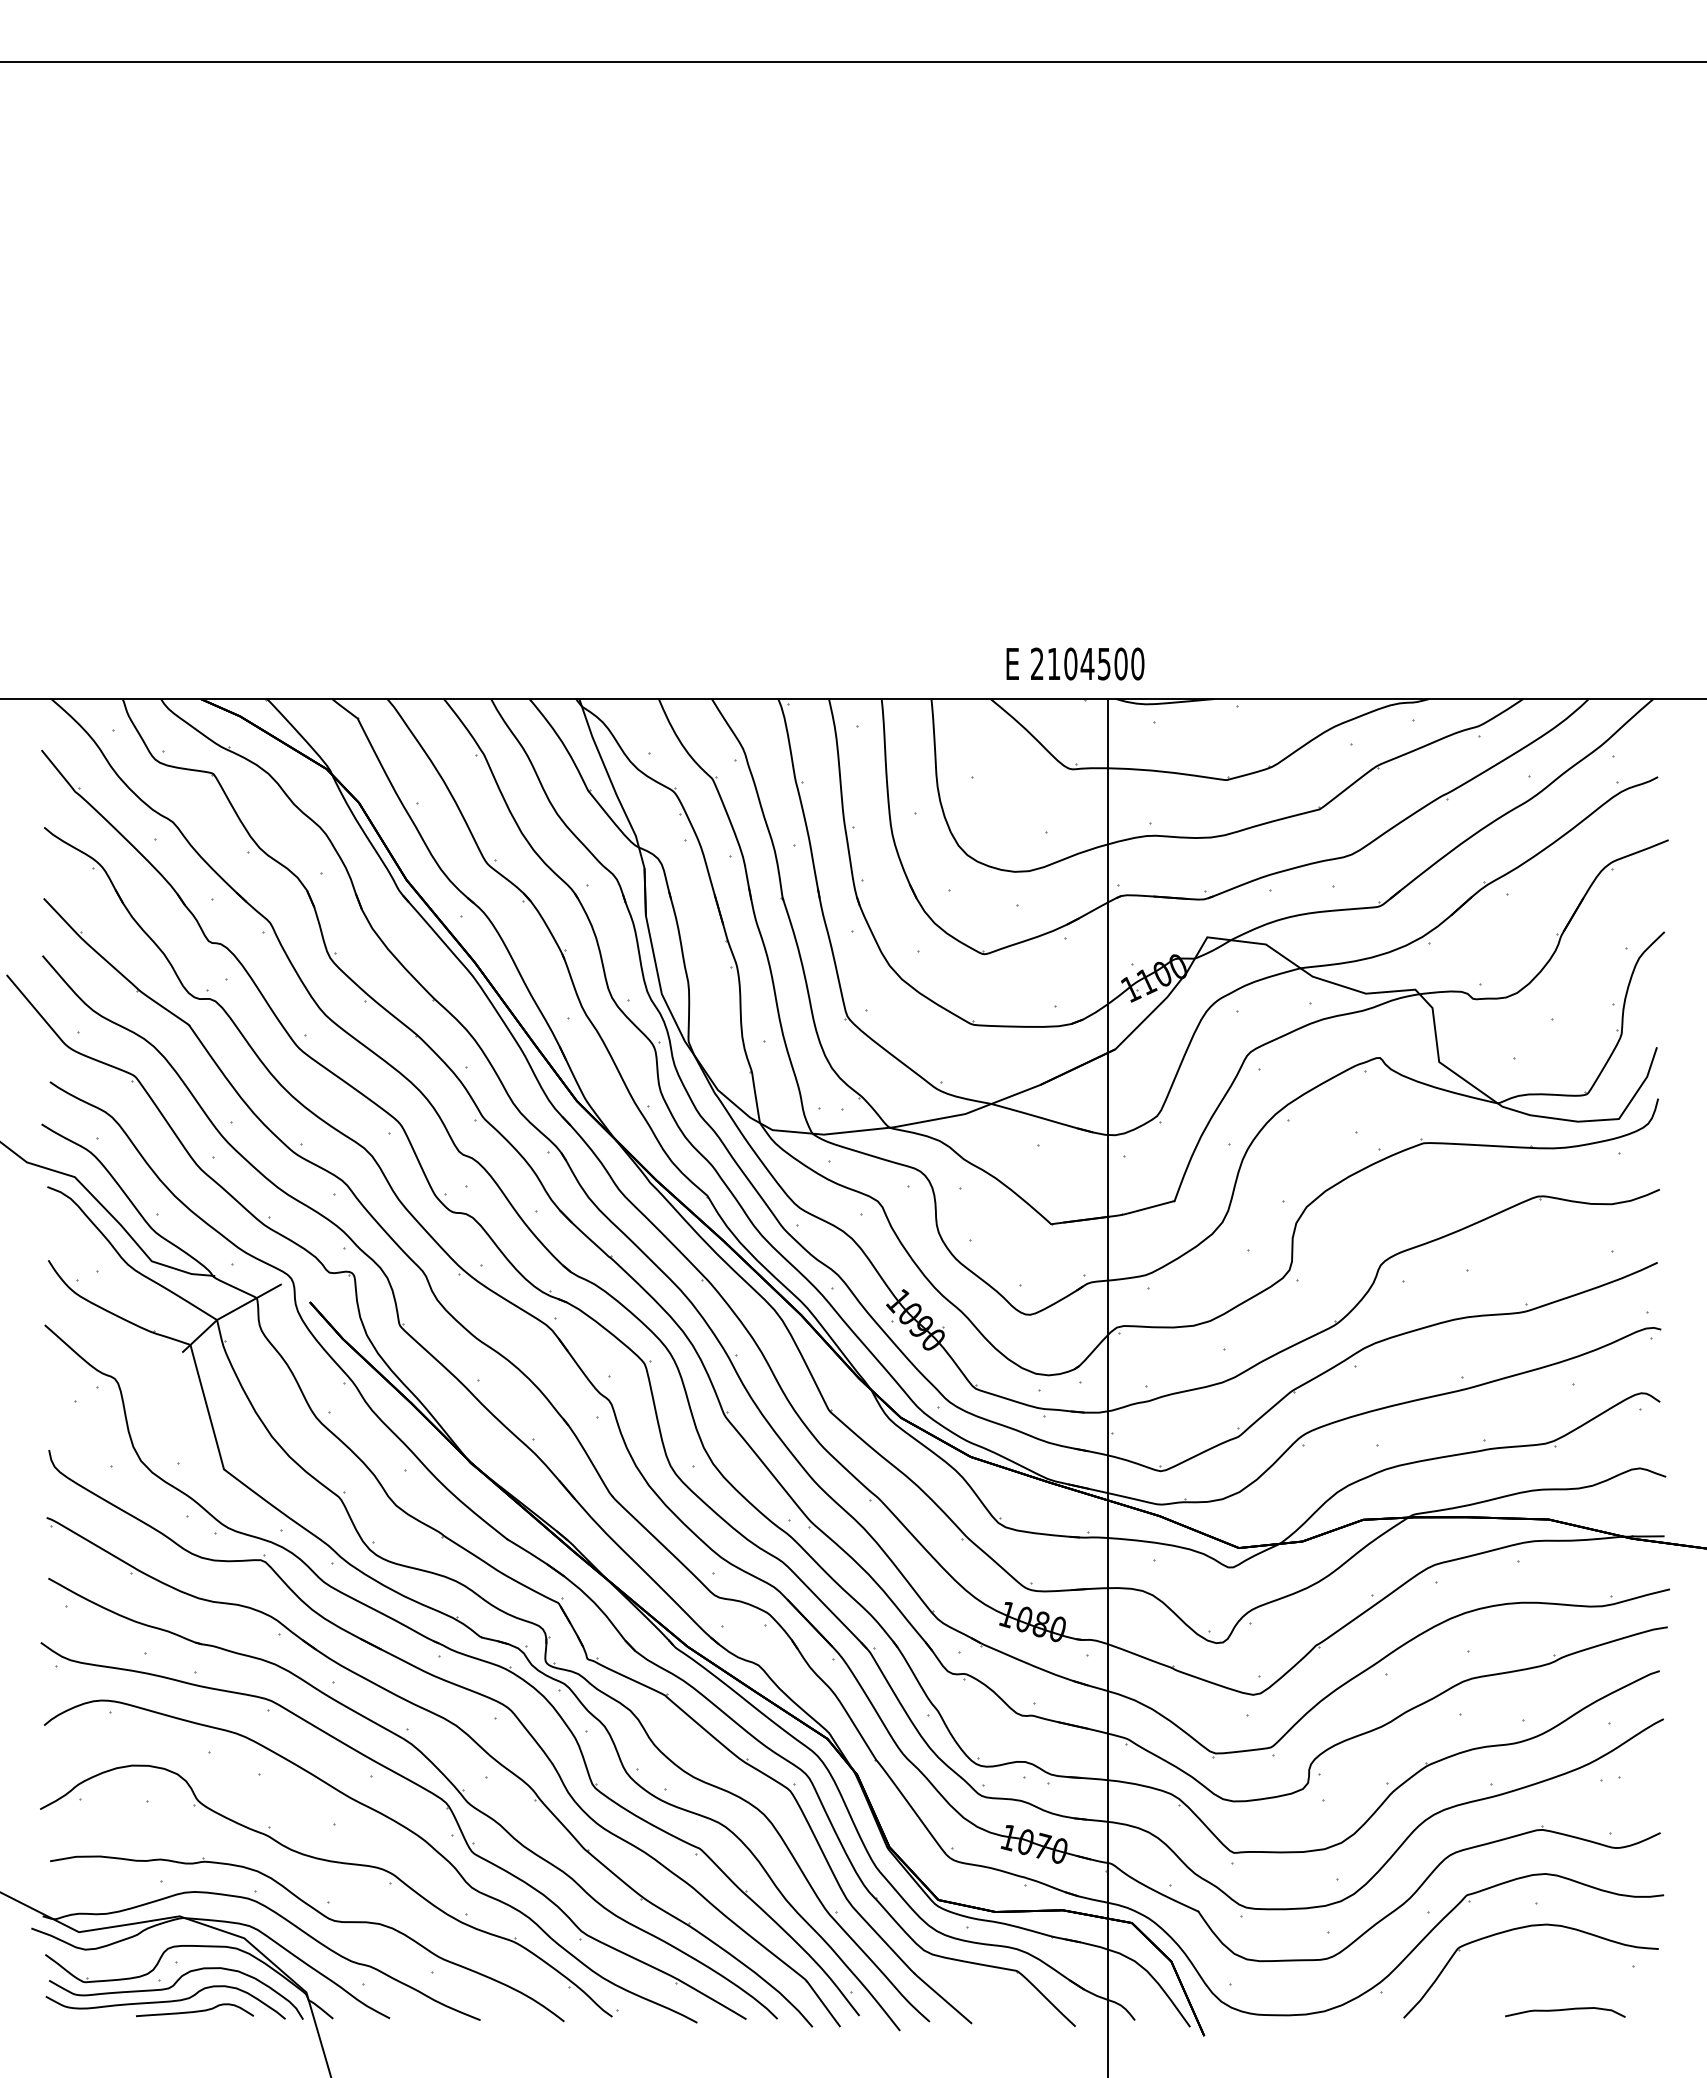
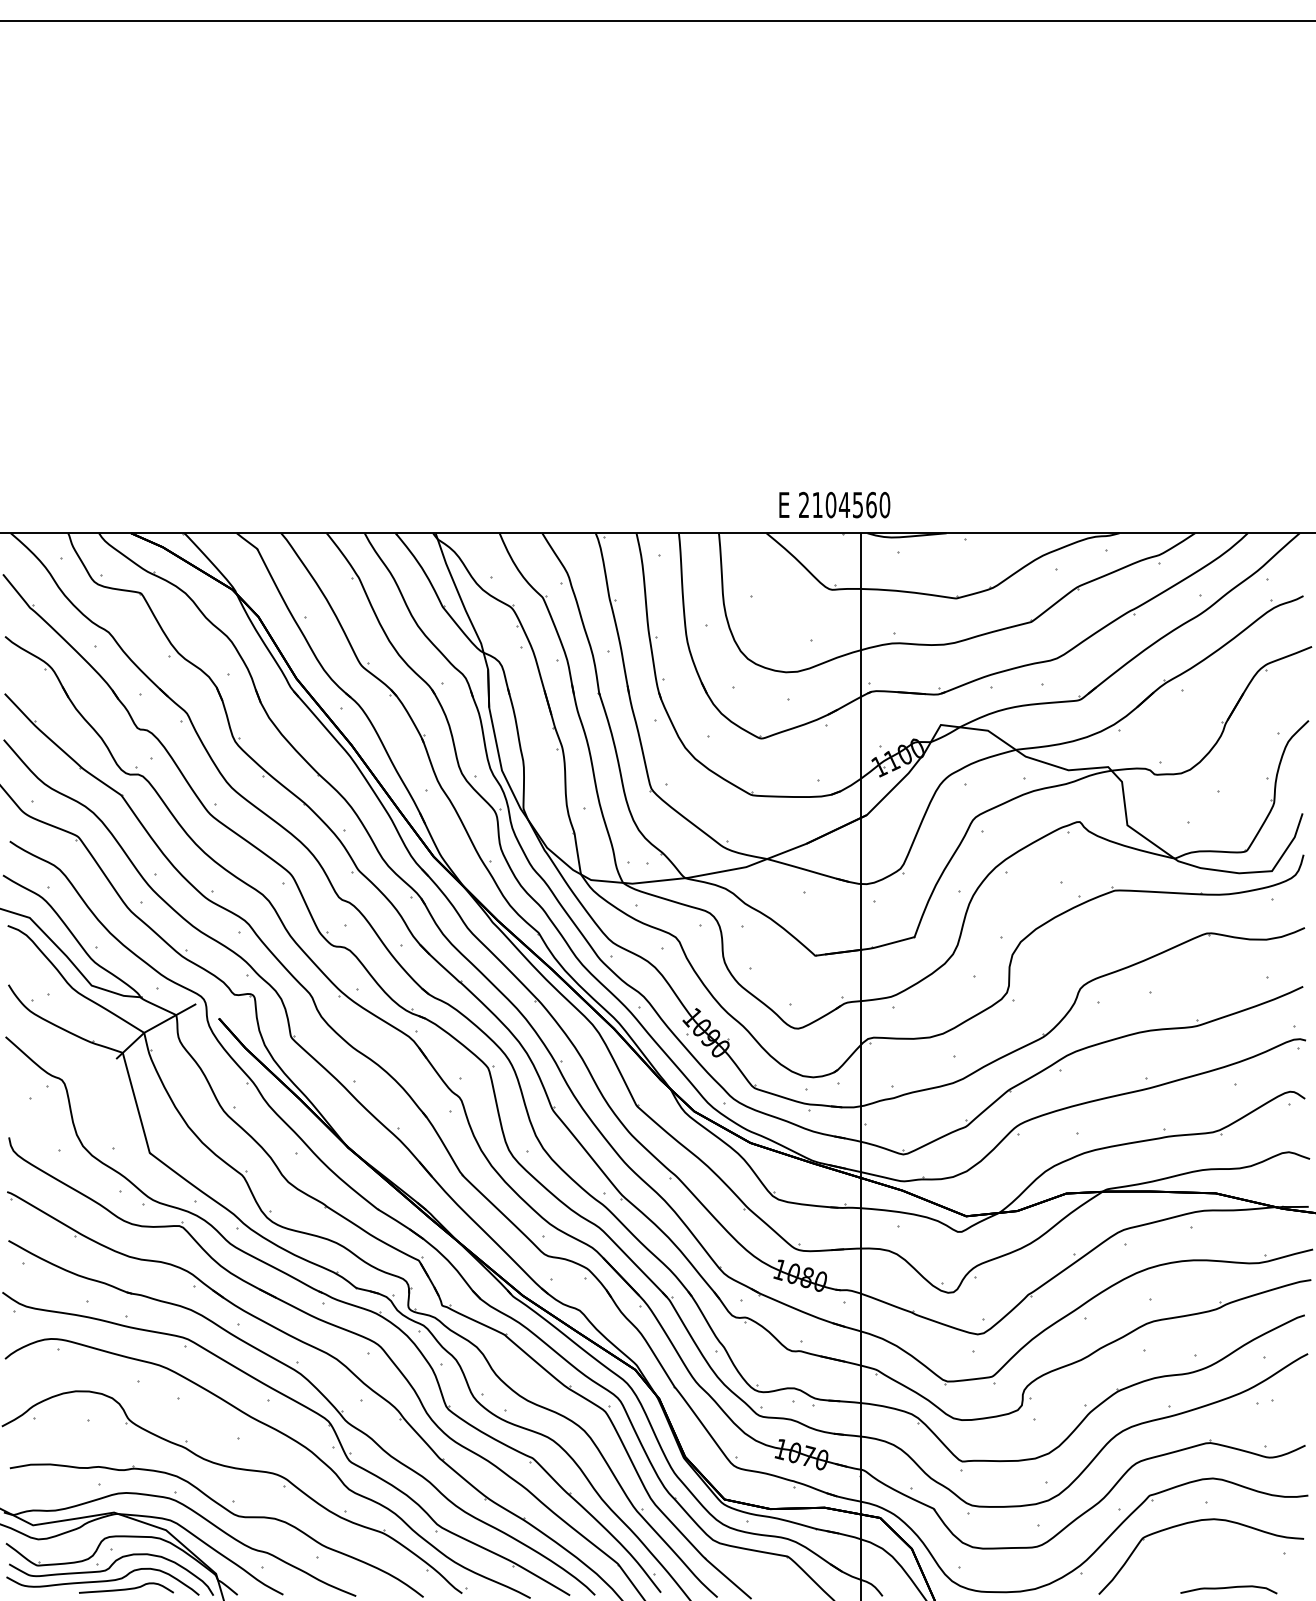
text: (1120, 663) -> (871, 504), 2104500 -> 2104560

